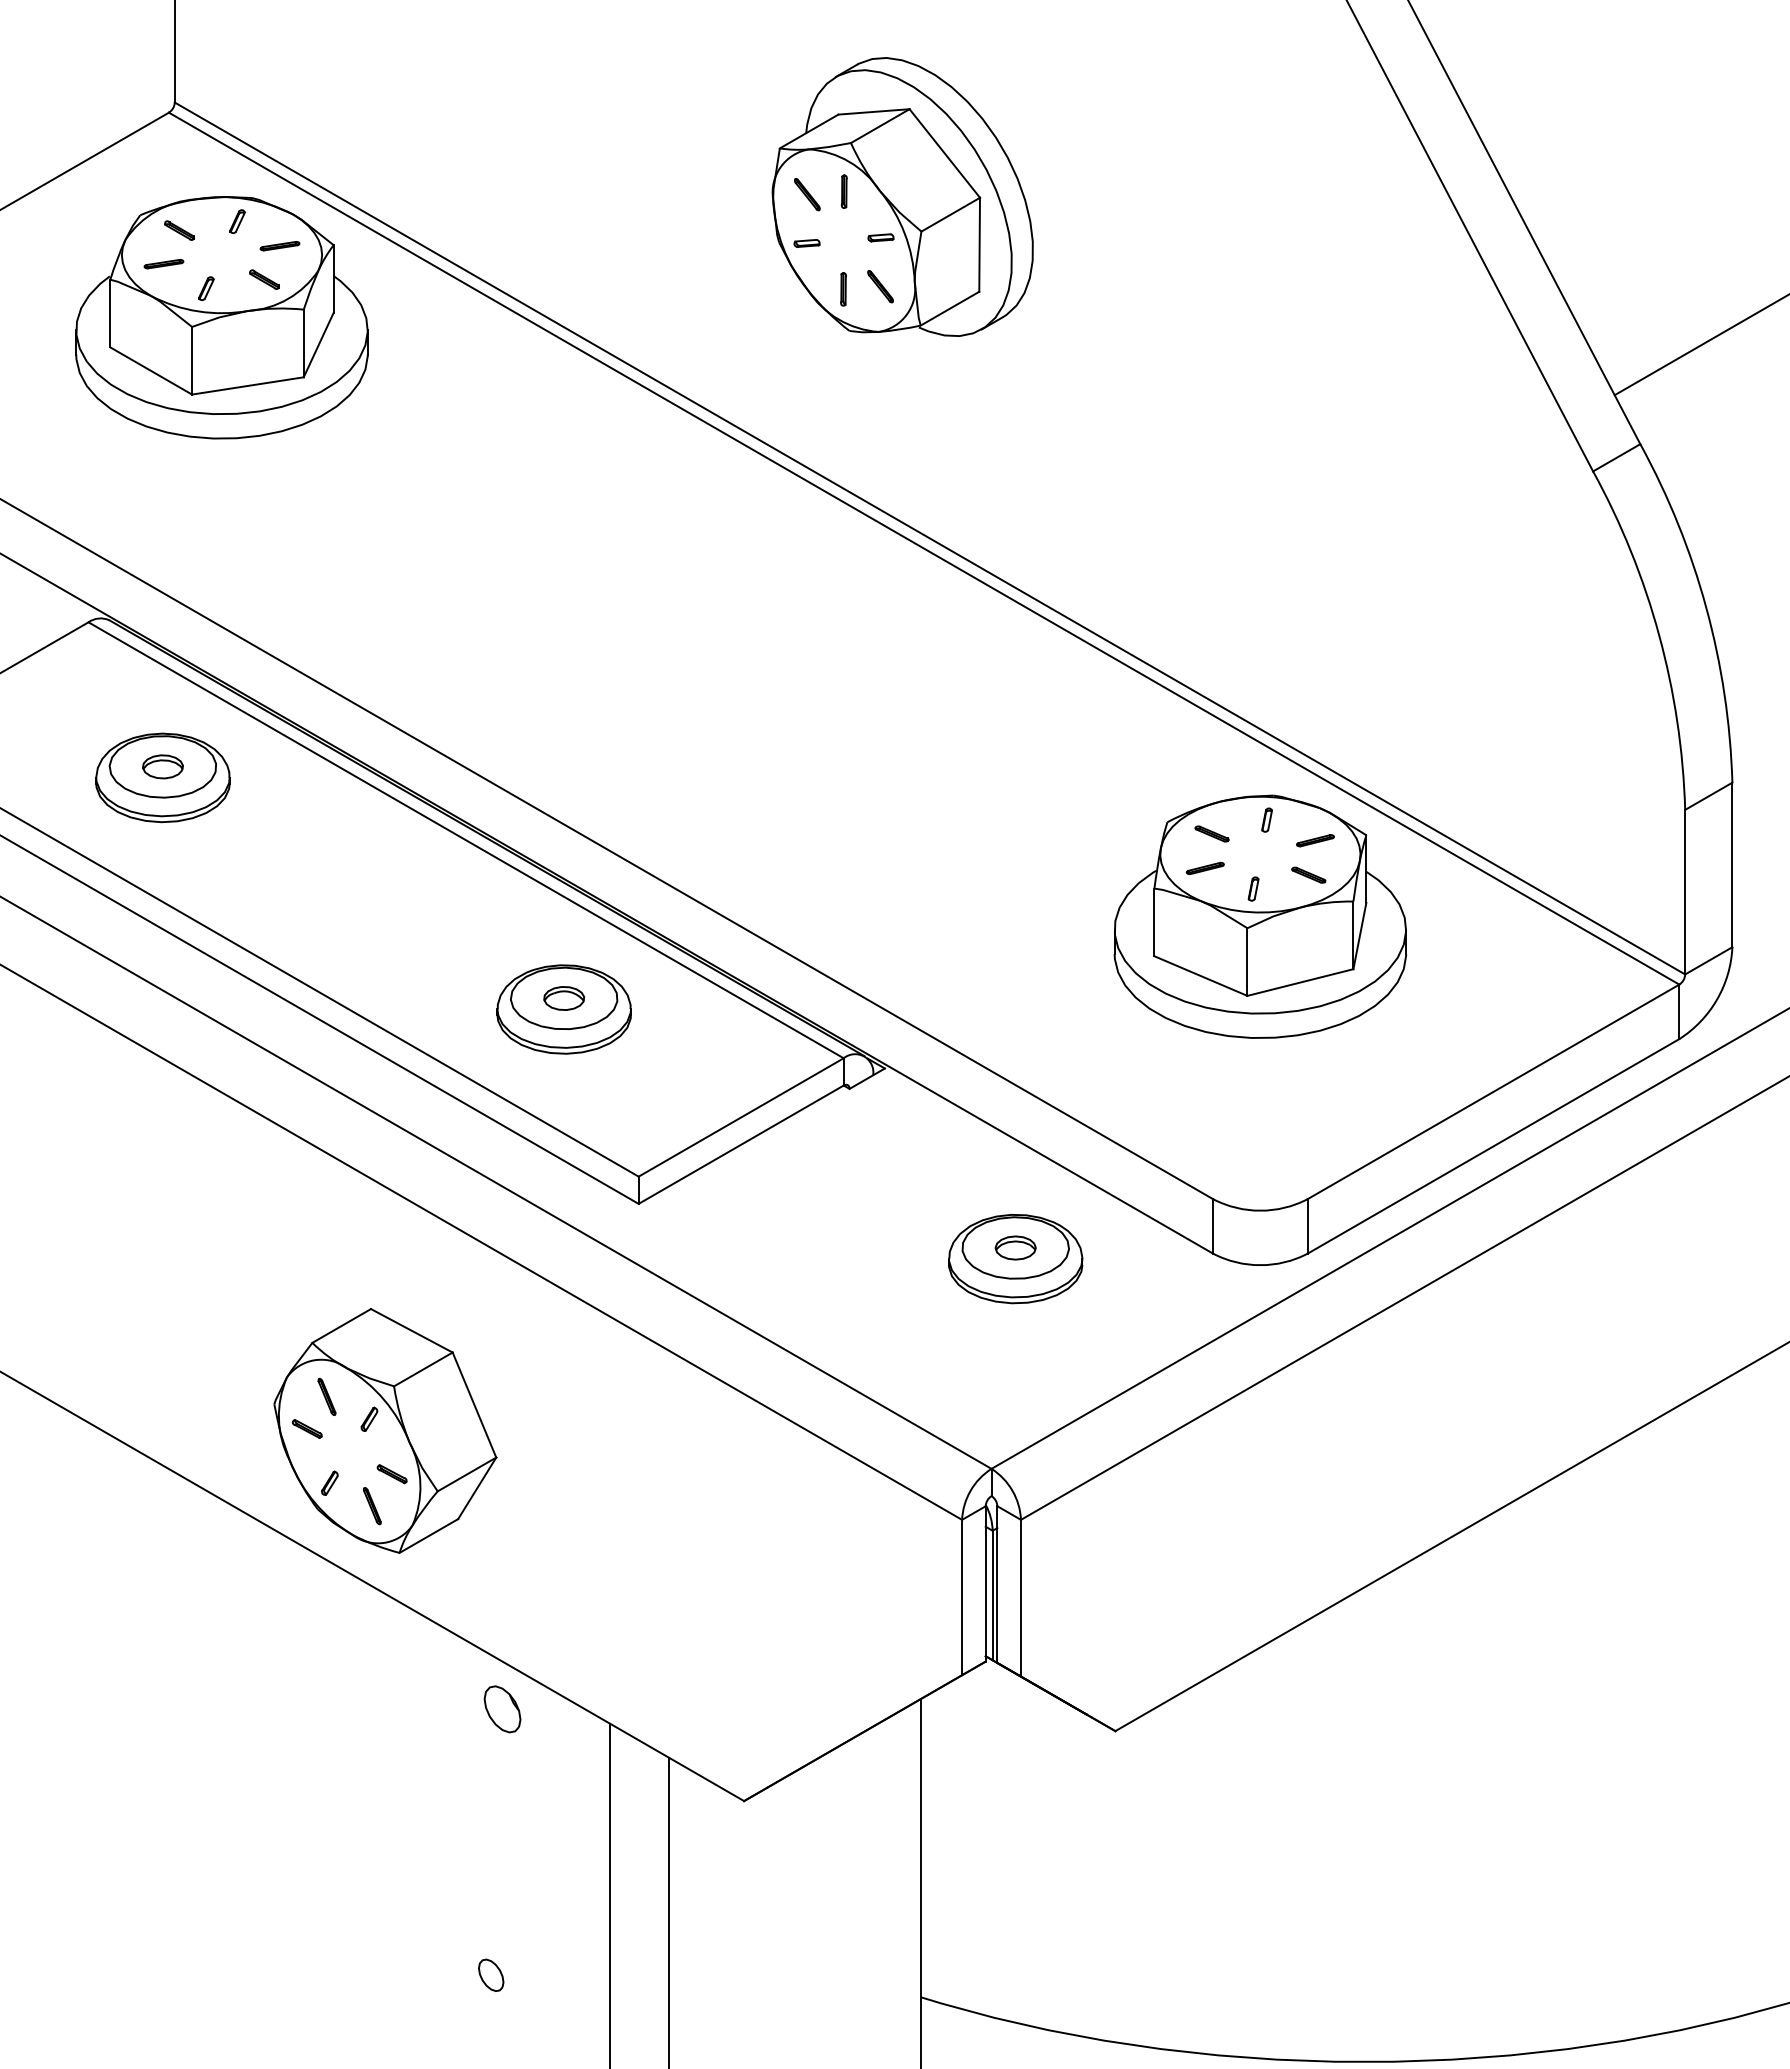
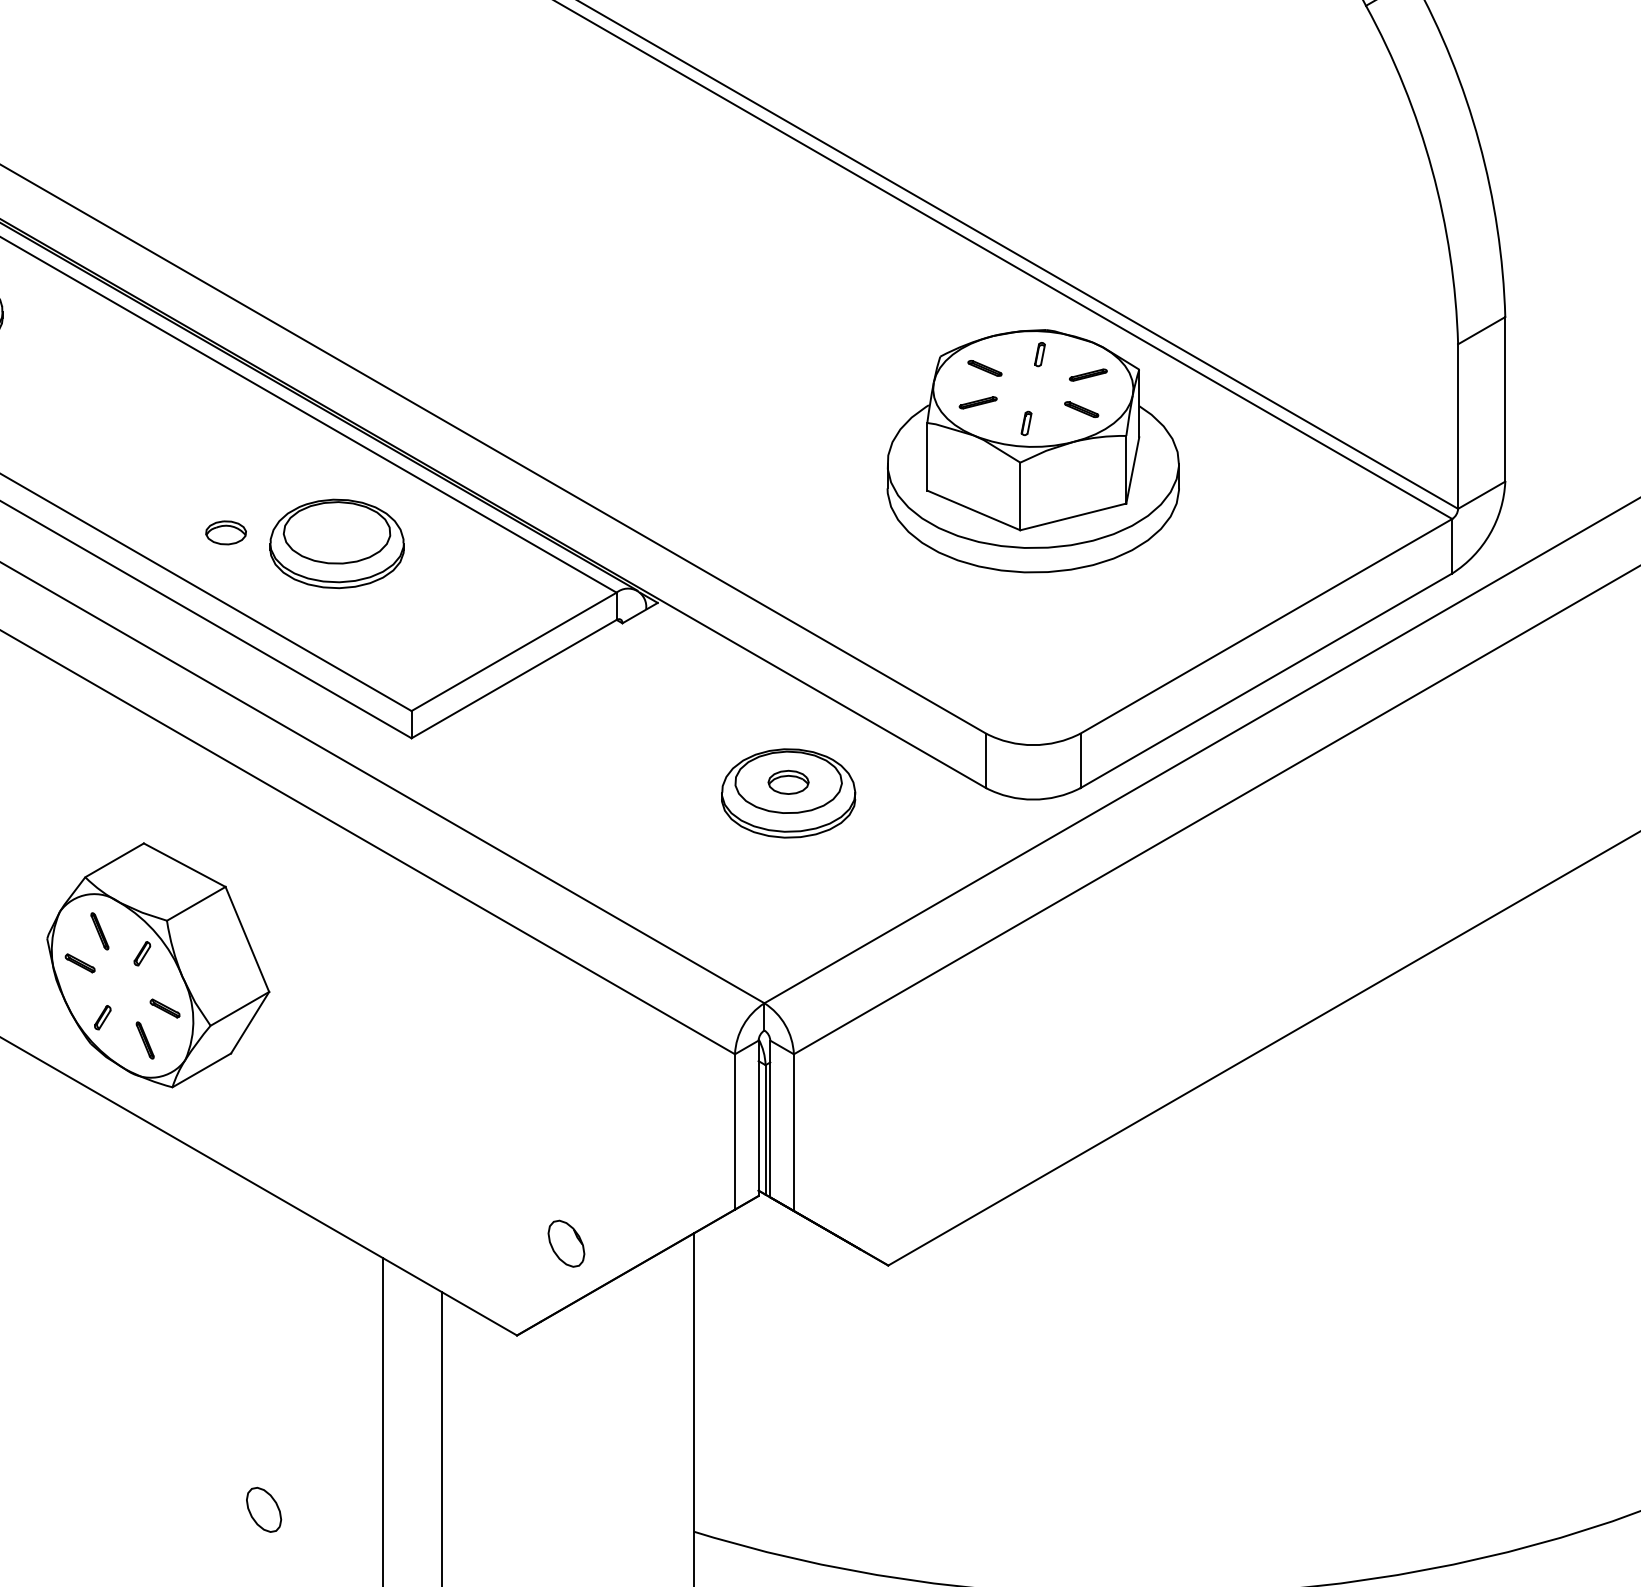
part: (564, 998) -> (226, 532), moved
part: (502, 1709) -> (566, 1243), moved
part: (491, 1974) -> (264, 1508), size x1.4

